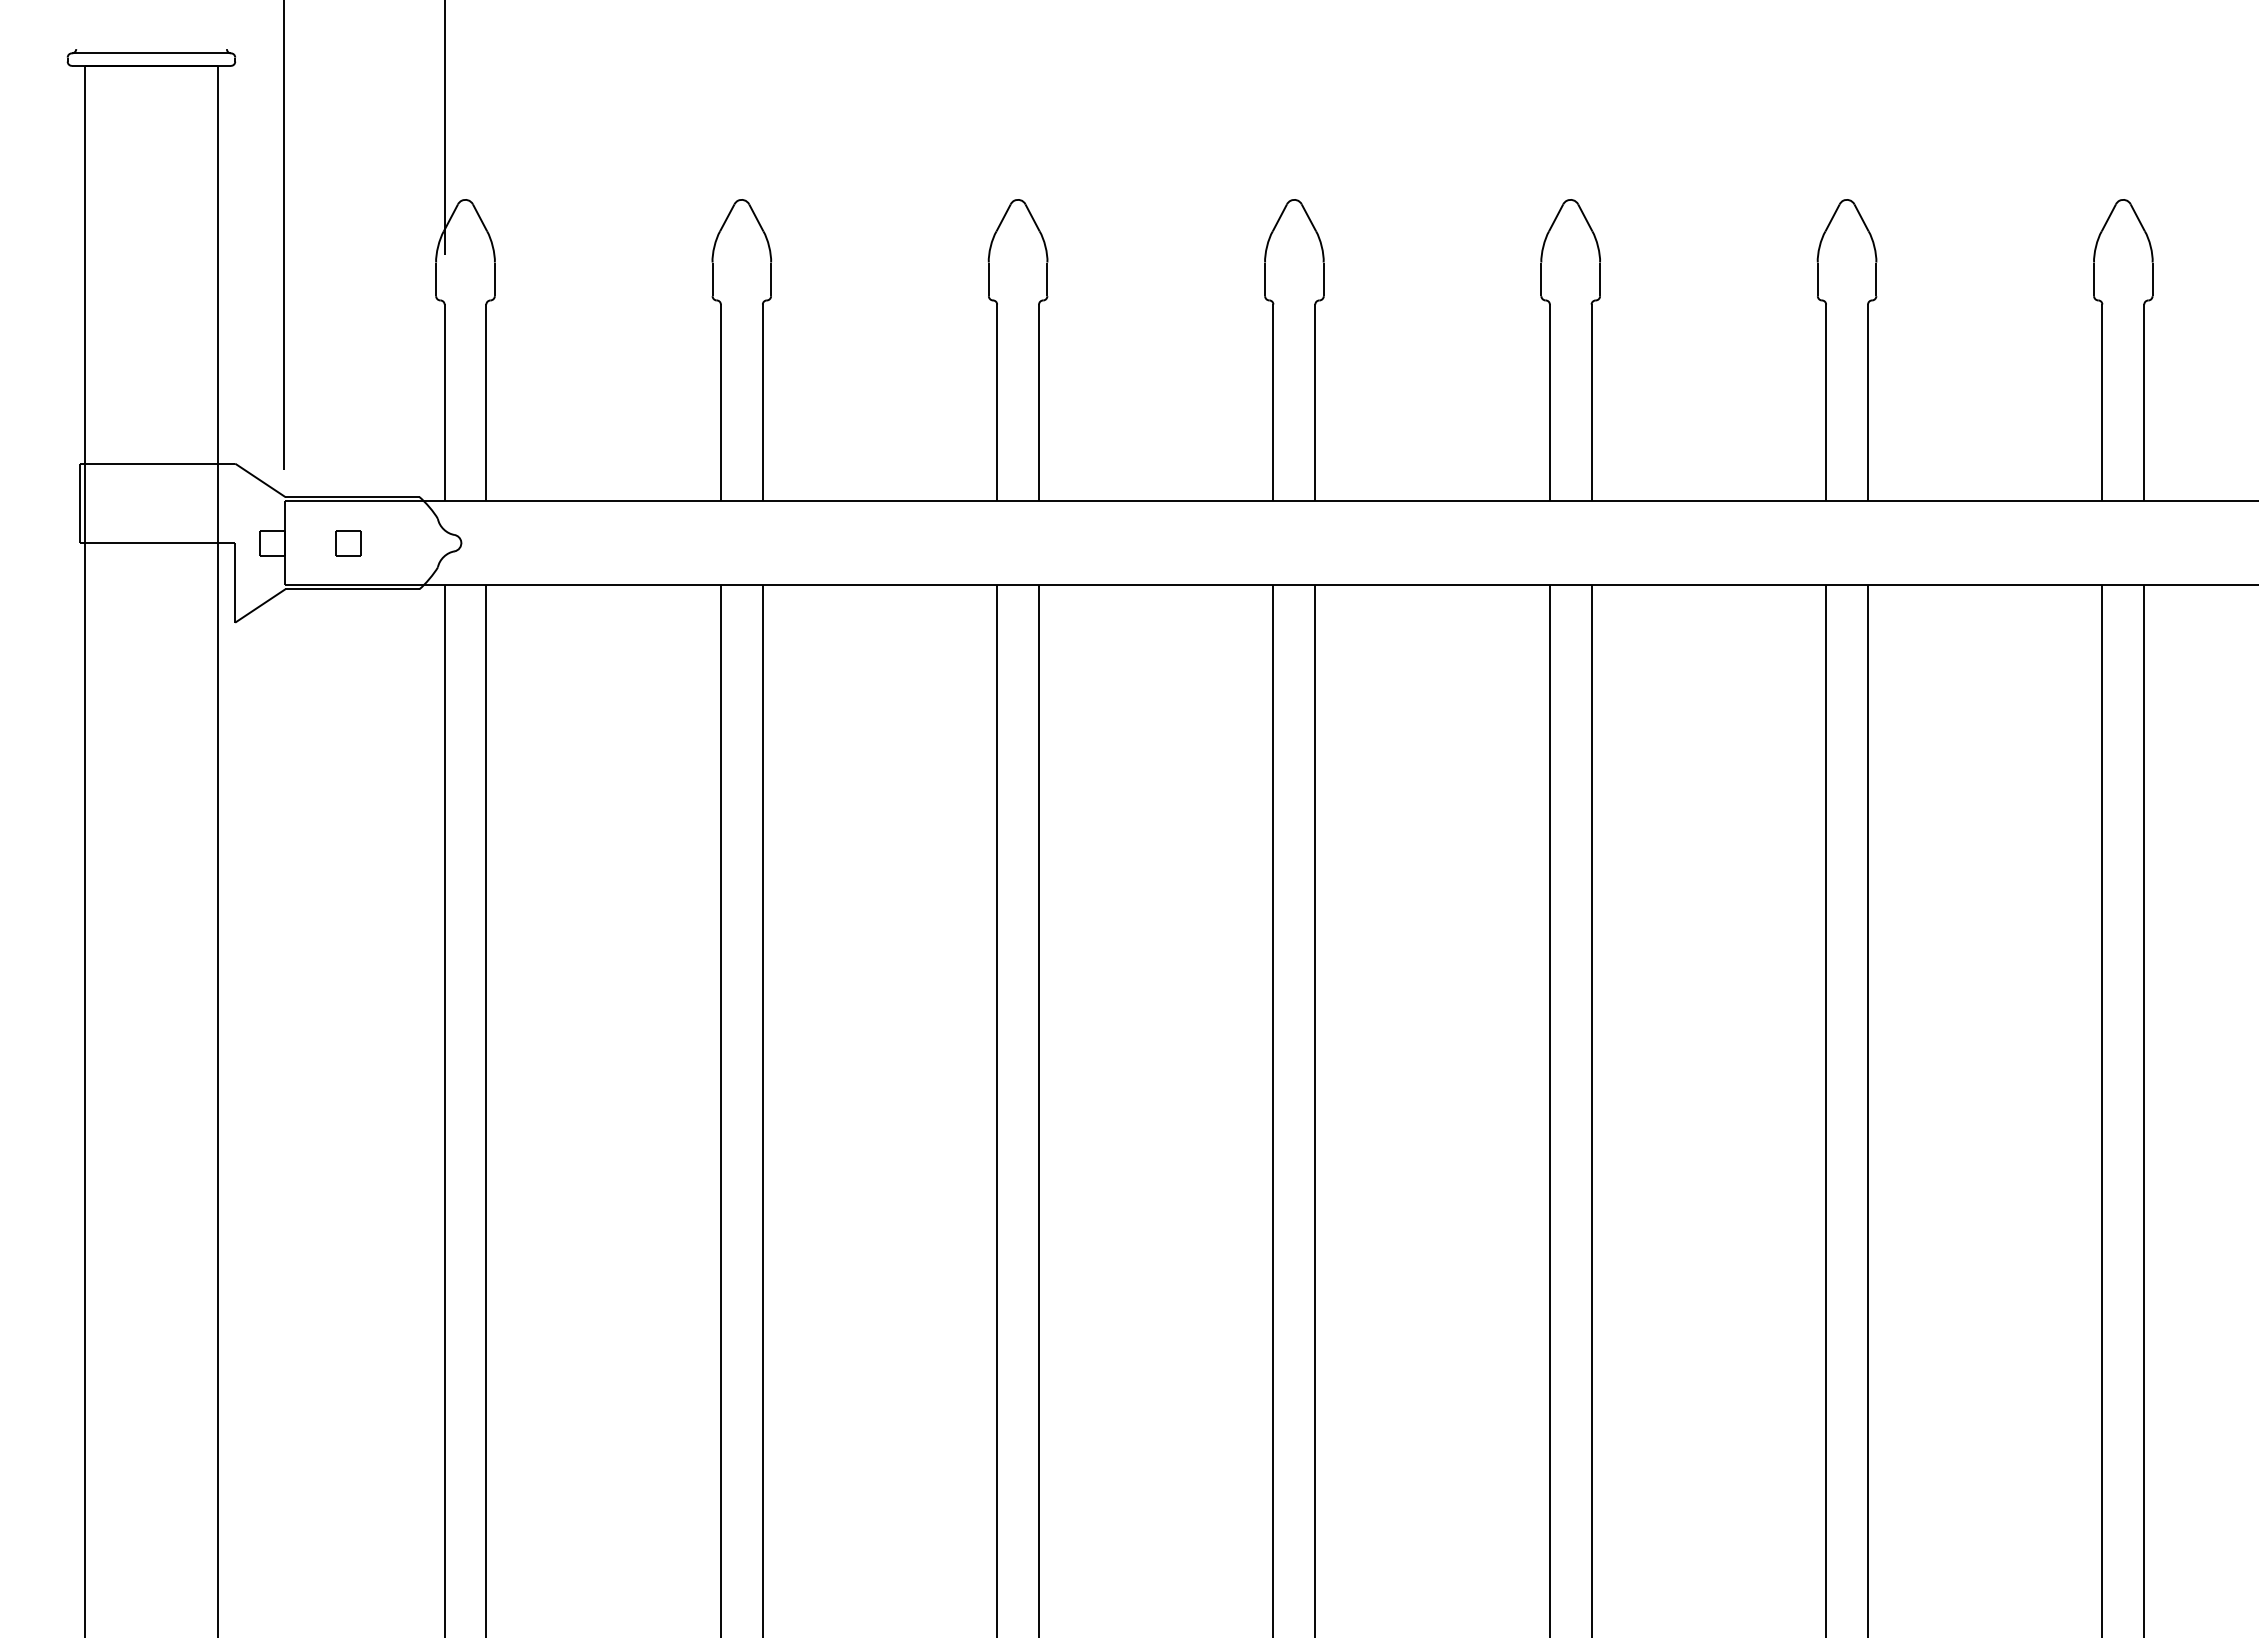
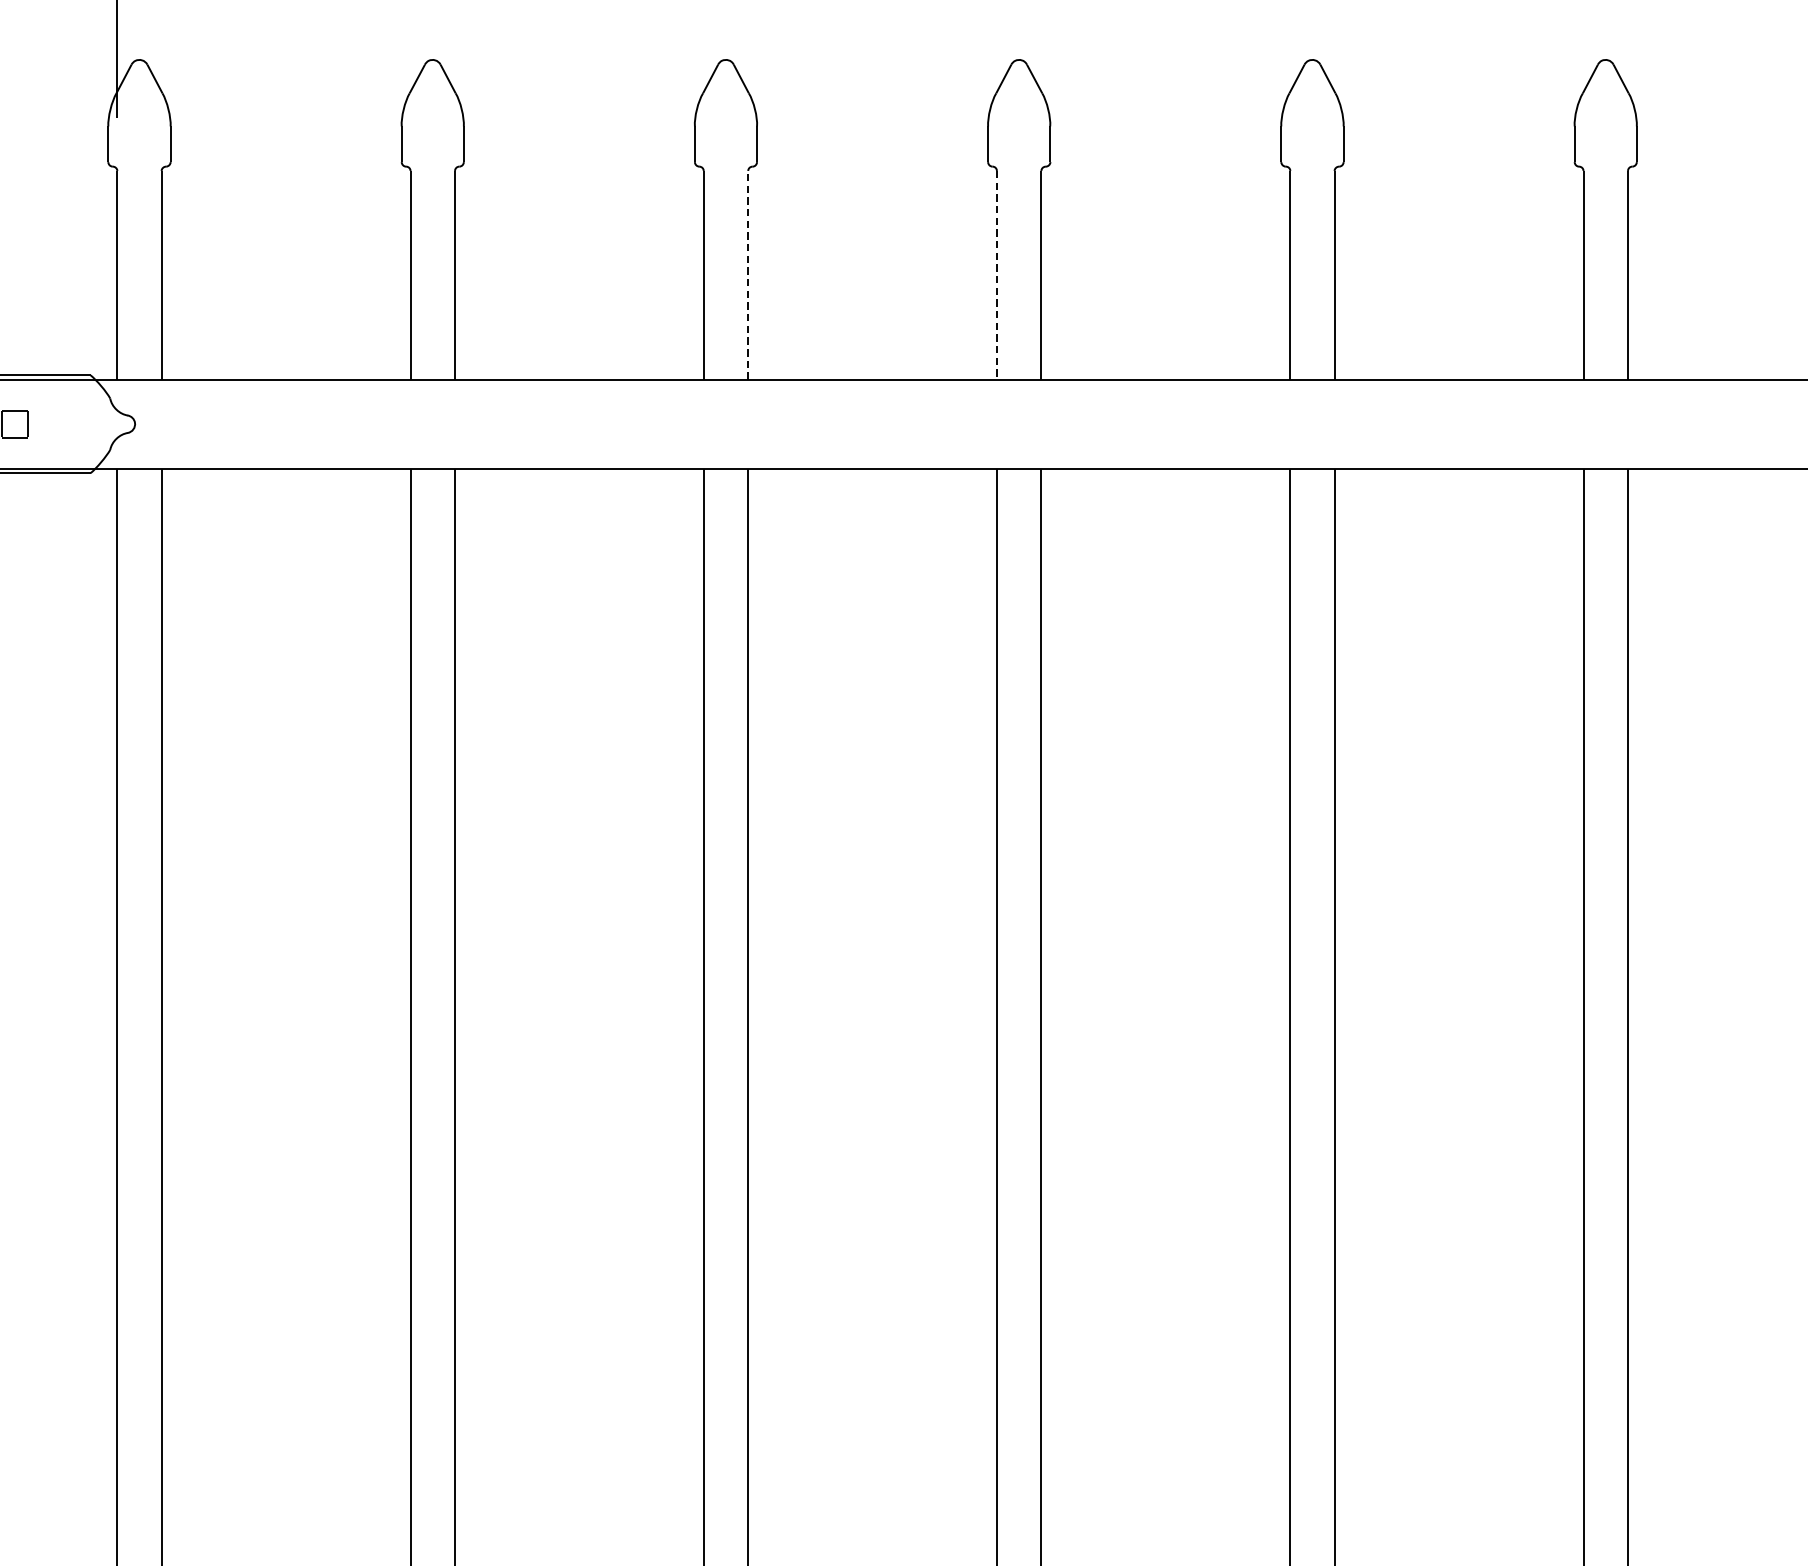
line: (1039, 402) -> (748, 274), solid -> dashed
line: (1273, 403) -> (997, 276), solid -> dashed

